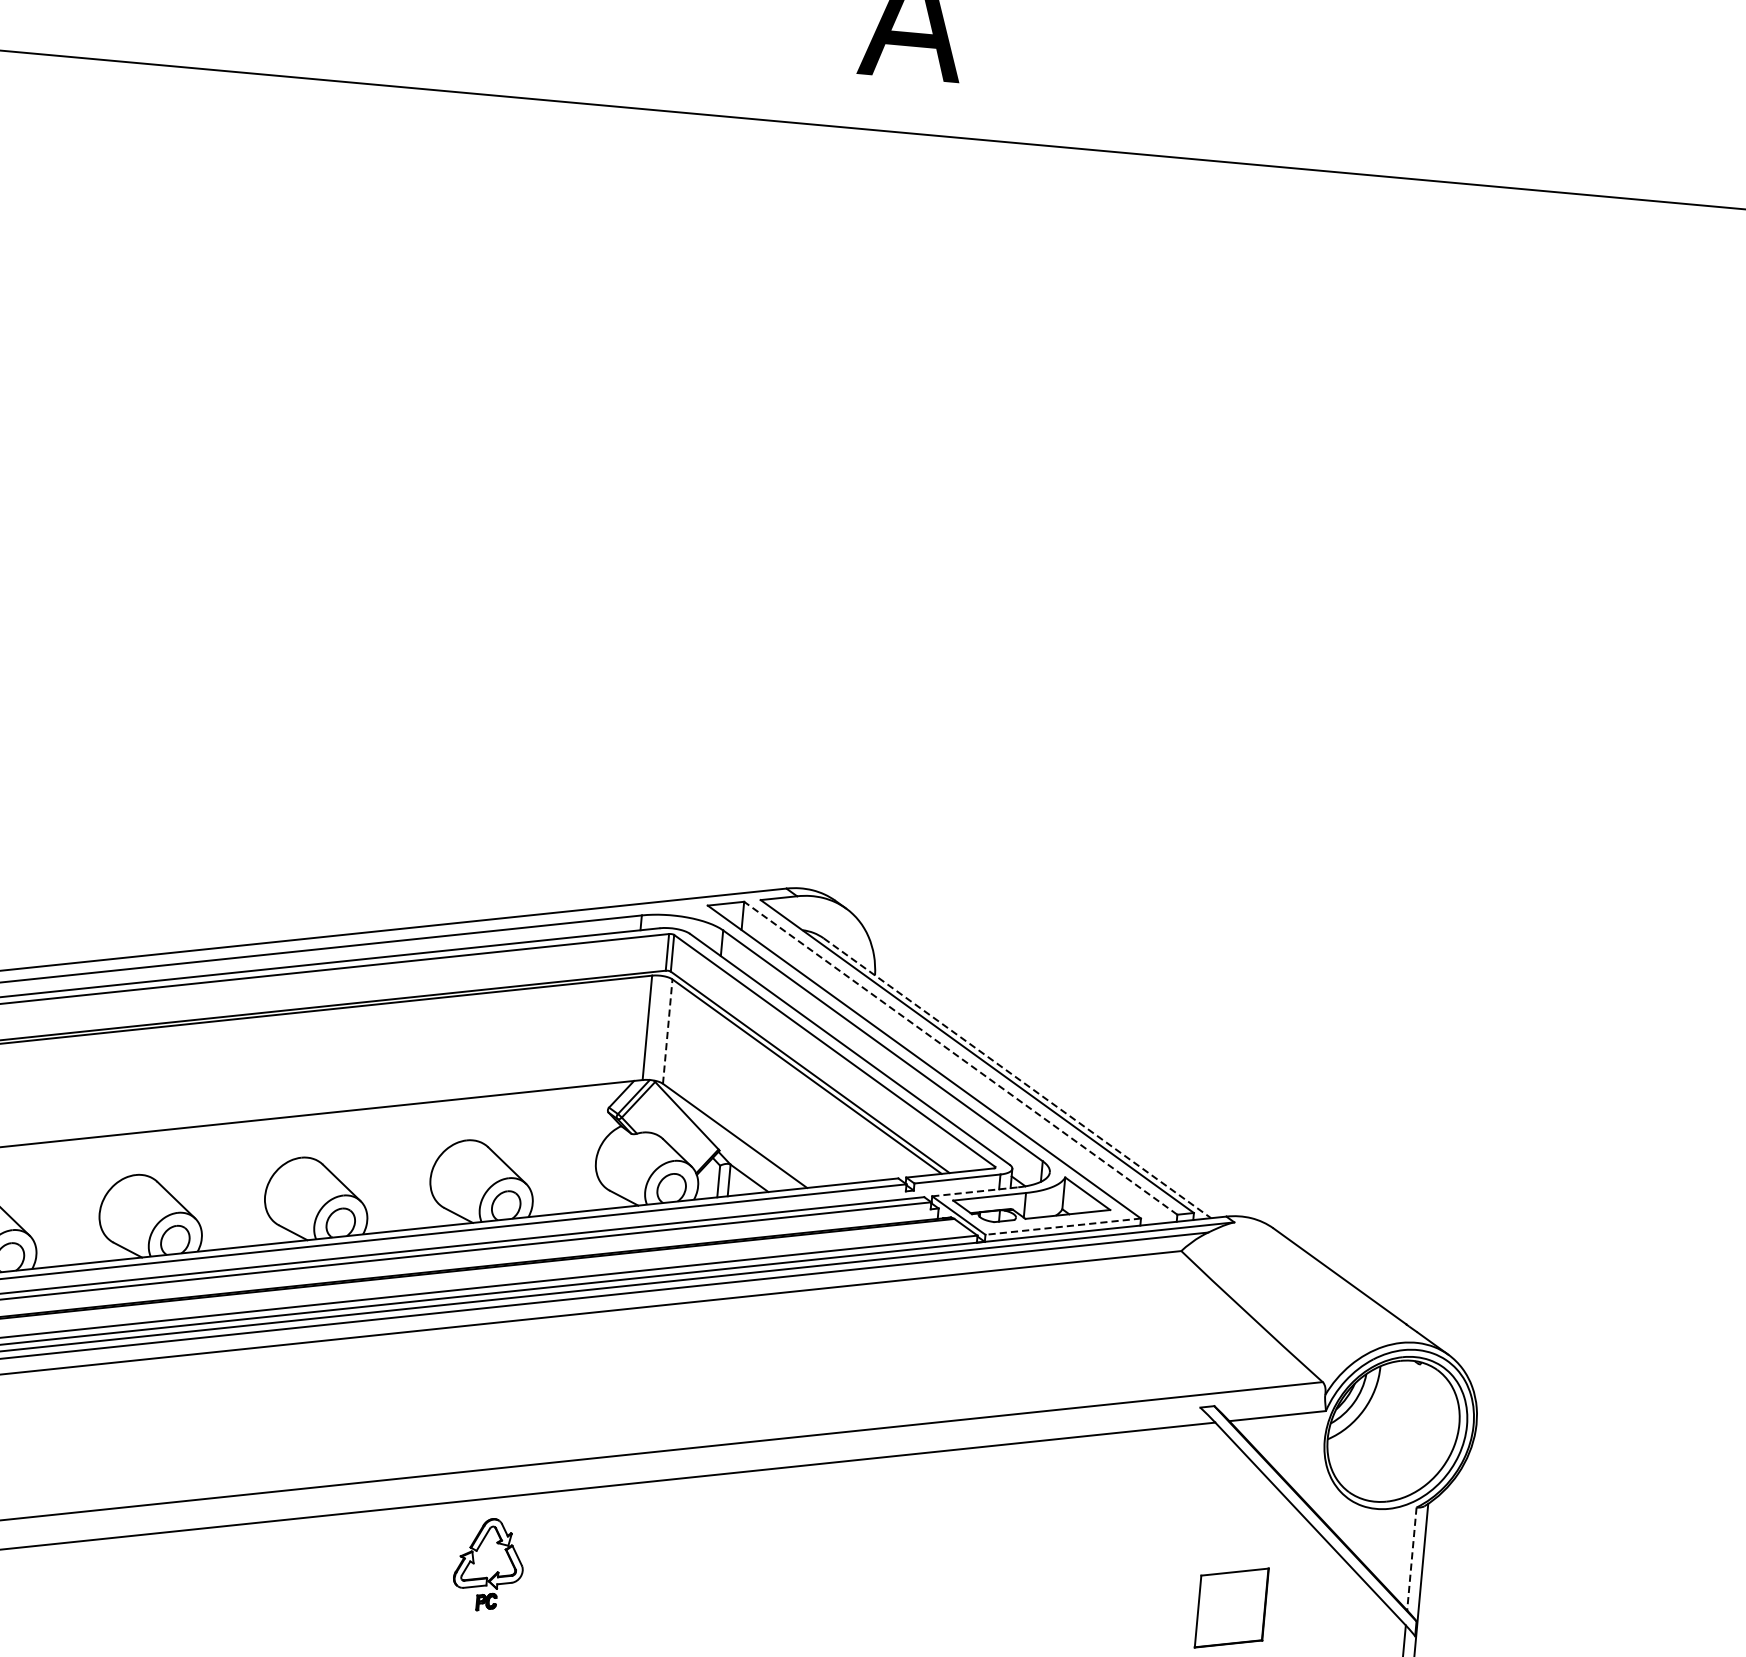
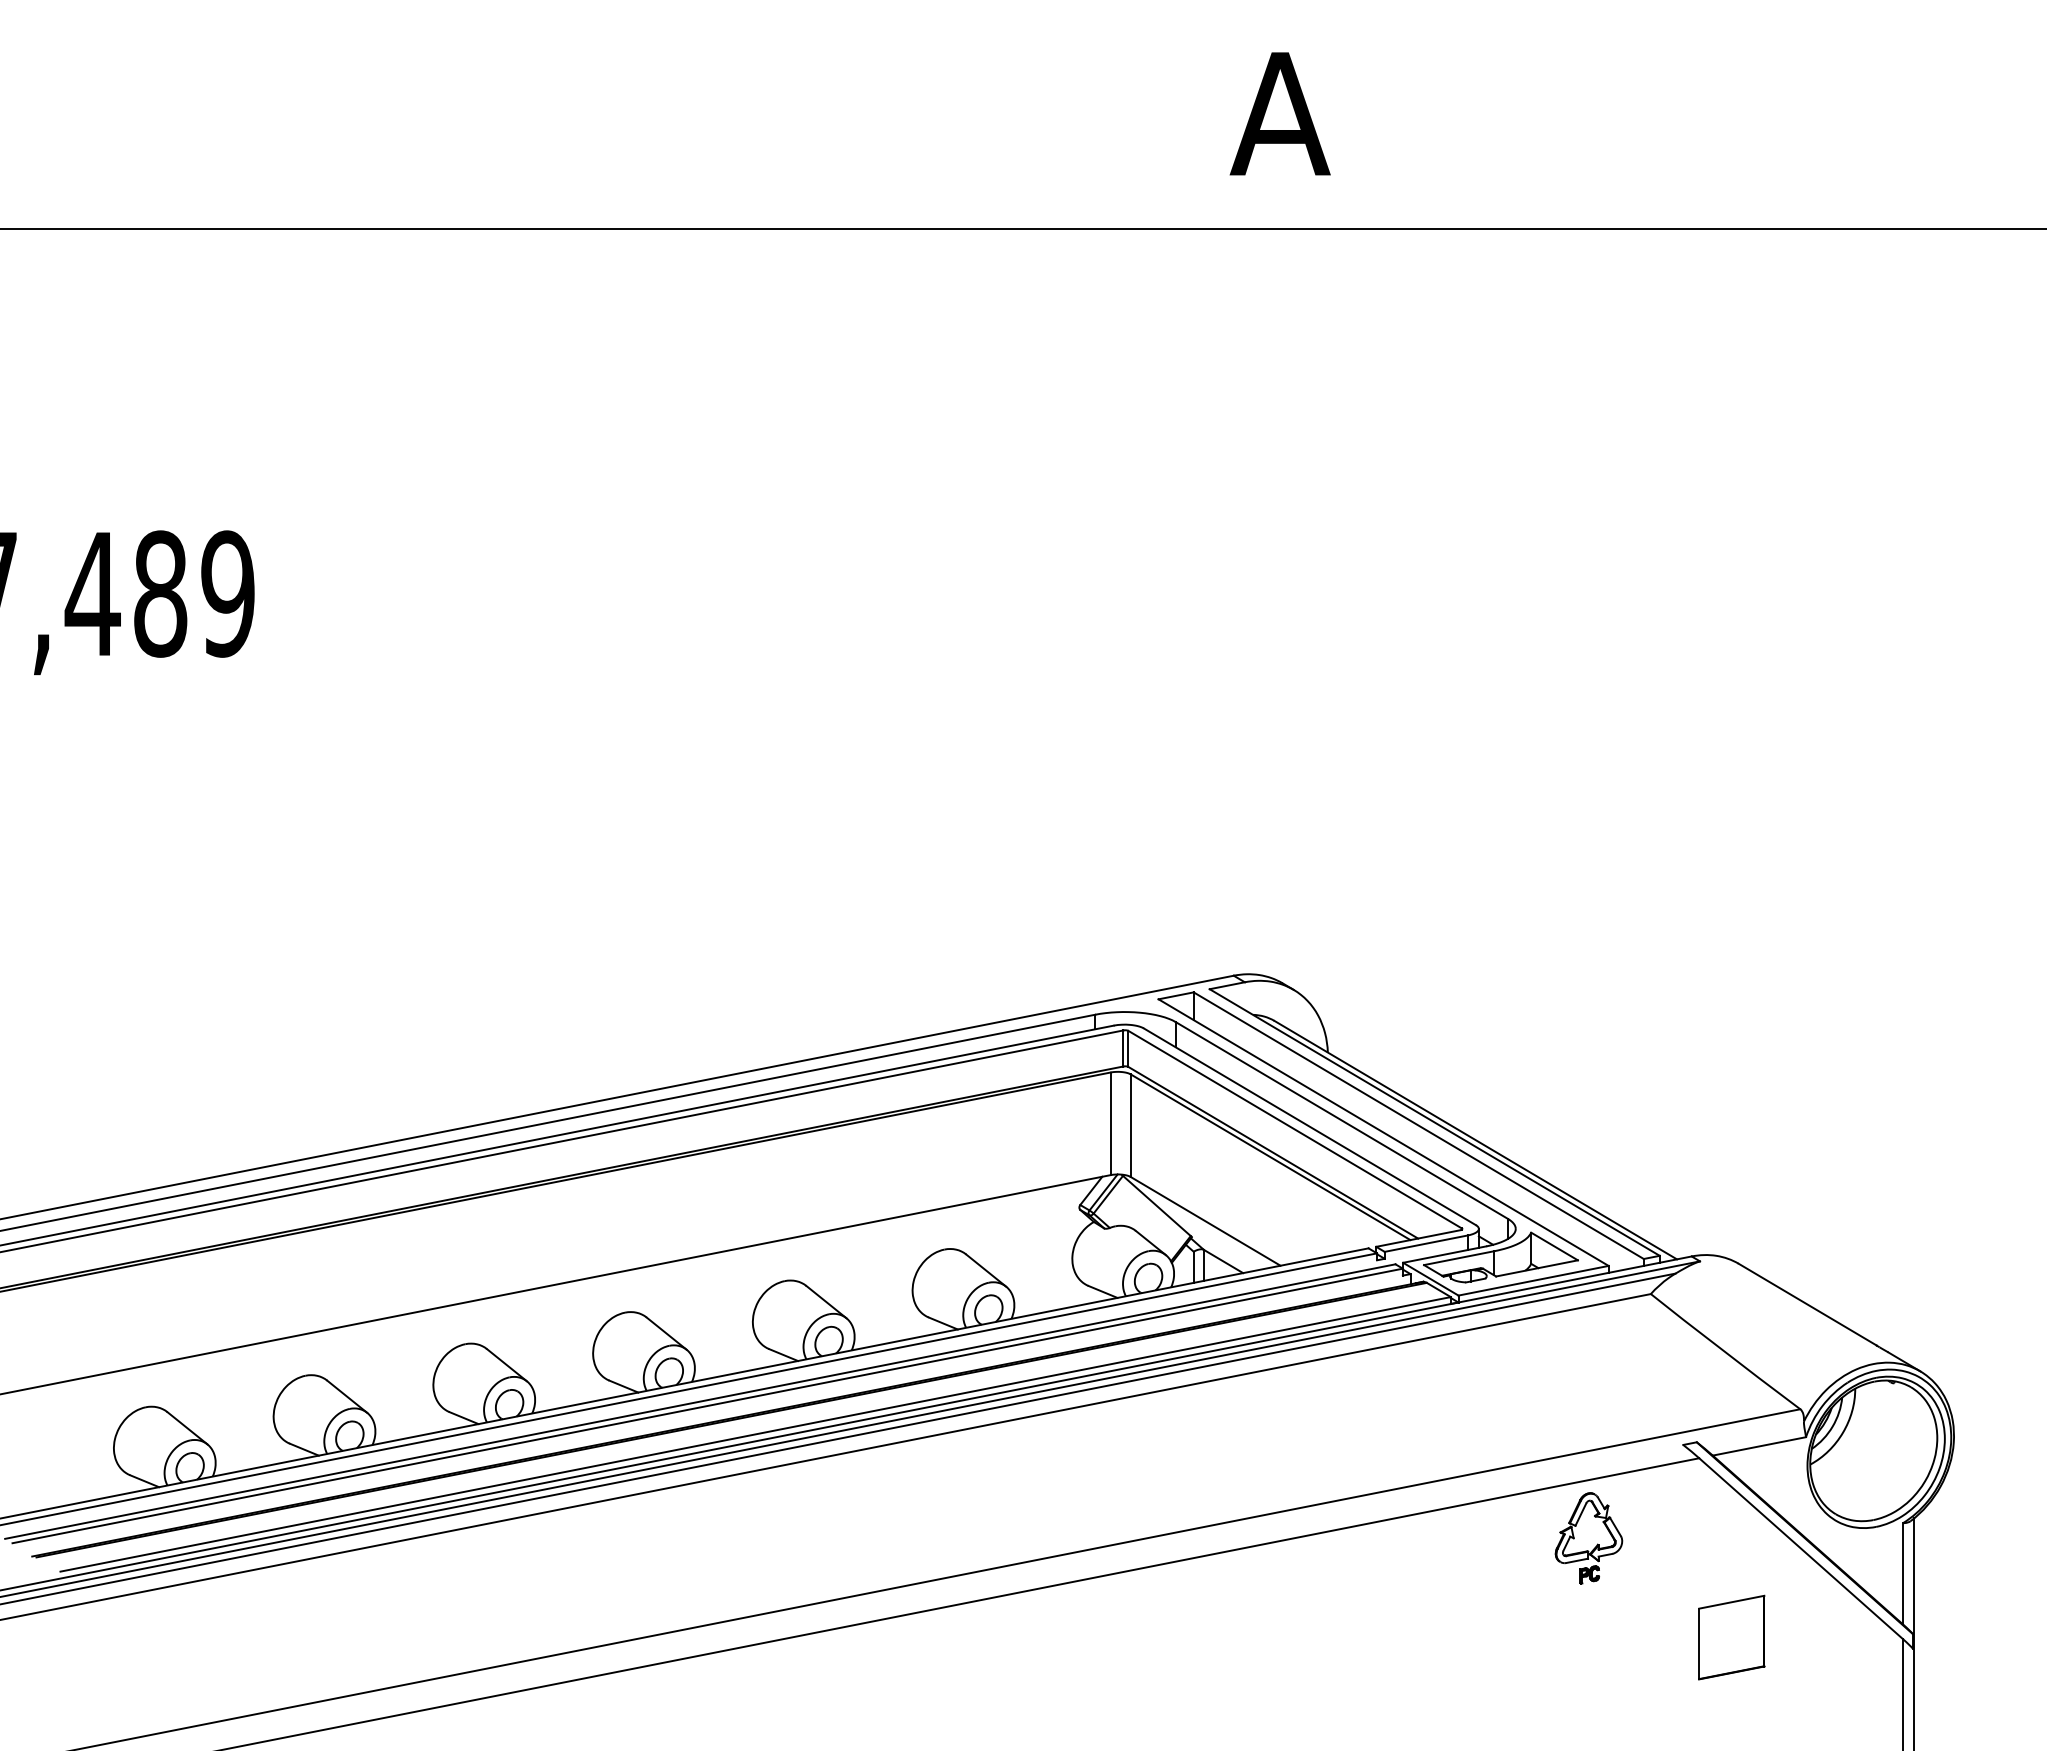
line: (667, 1031) -> (1130, 1125), dashed -> solid
line: (960, 1058) -> (1418, 1125), dashed -> solid
line: (1017, 1078) -> (1475, 1140), dashed -> solid
line: (976, 1191) -> (1445, 1254), dashed -> solid
line: (1063, 1226) -> (1533, 1280), dashed -> solid
line: (1411, 1558) -> (1902, 1573), dashed -> solid
part: (488, 1564) -> (1588, 1538), moved

